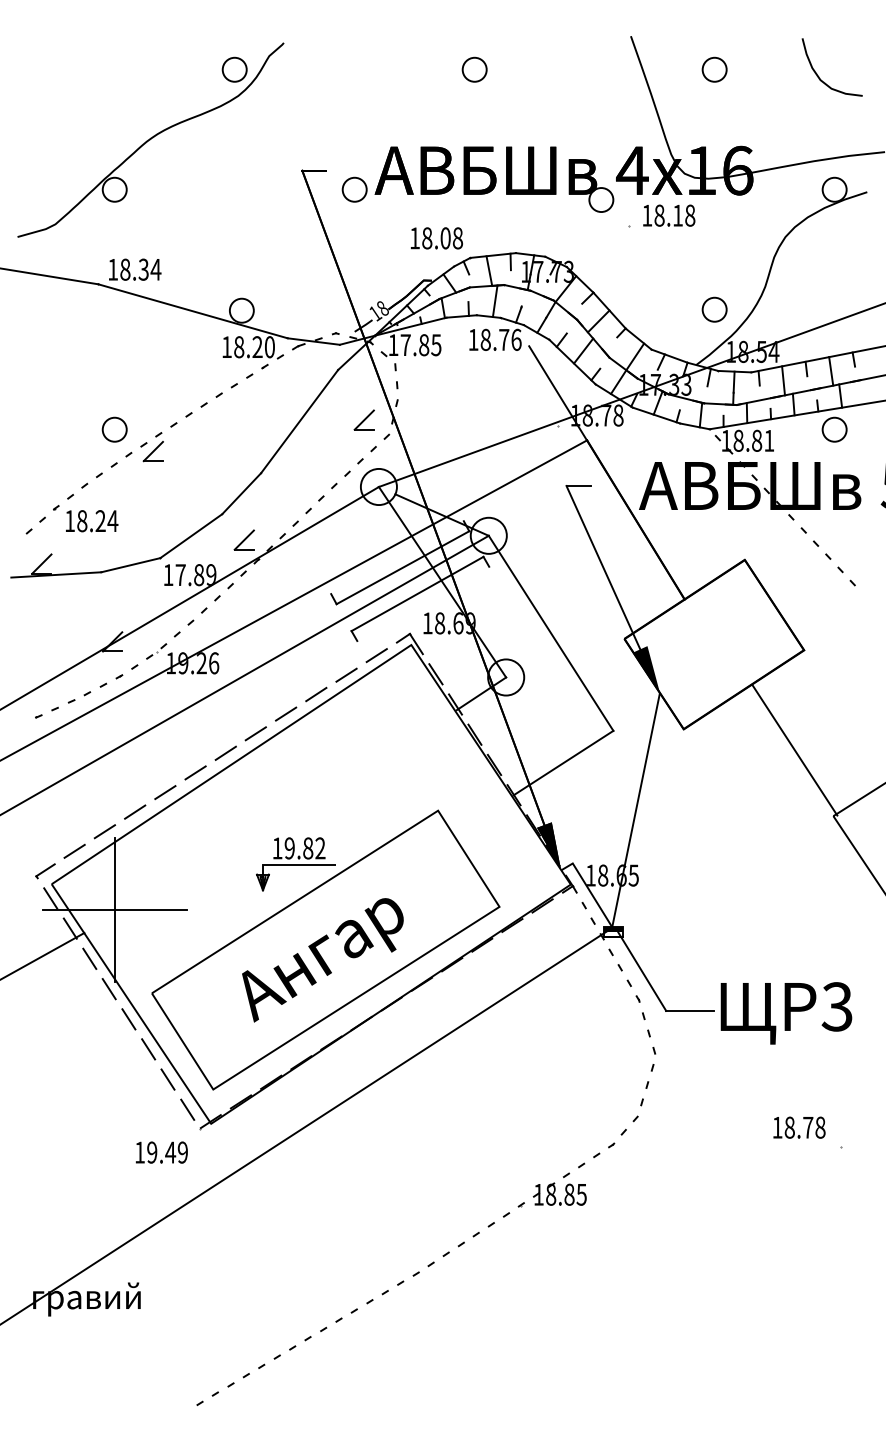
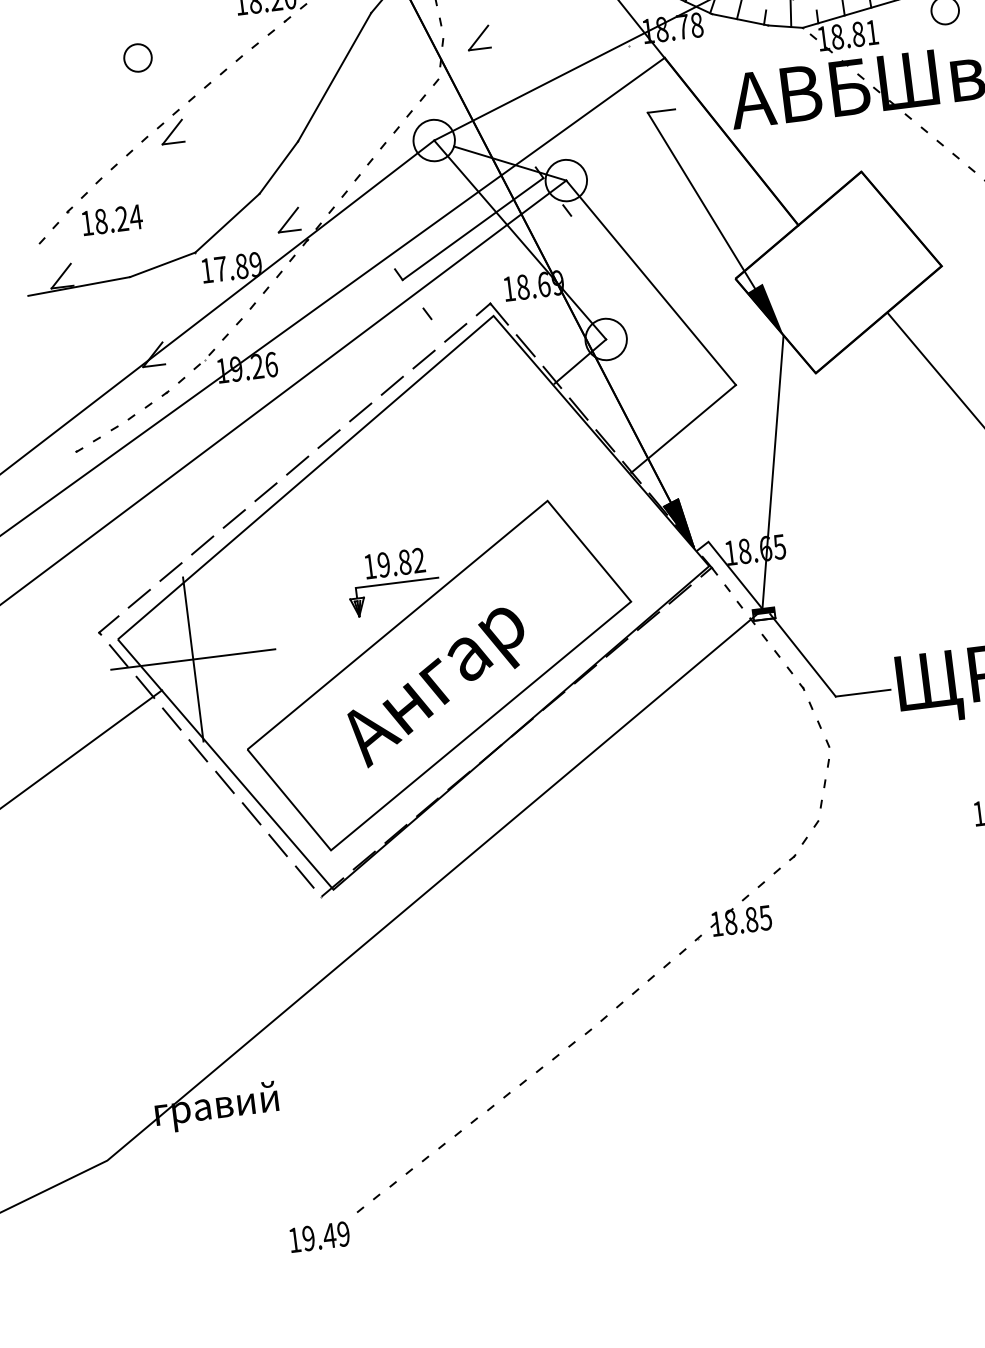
part: (363, 419) -> (477, 37), moved
part: (114, 429) -> (137, 57), moved
line: (417, 593) -> (493, 256), removed
text: (161, 1152) -> (319, 1237), moved

